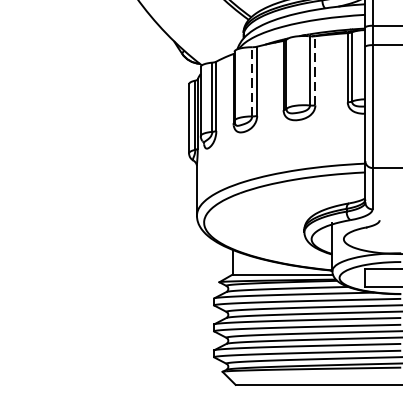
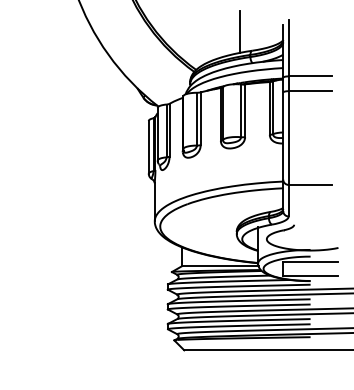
line: (315, 70) -> (245, 110), dashed -> solid
line: (251, 80) -> (196, 118), dashed -> solid

